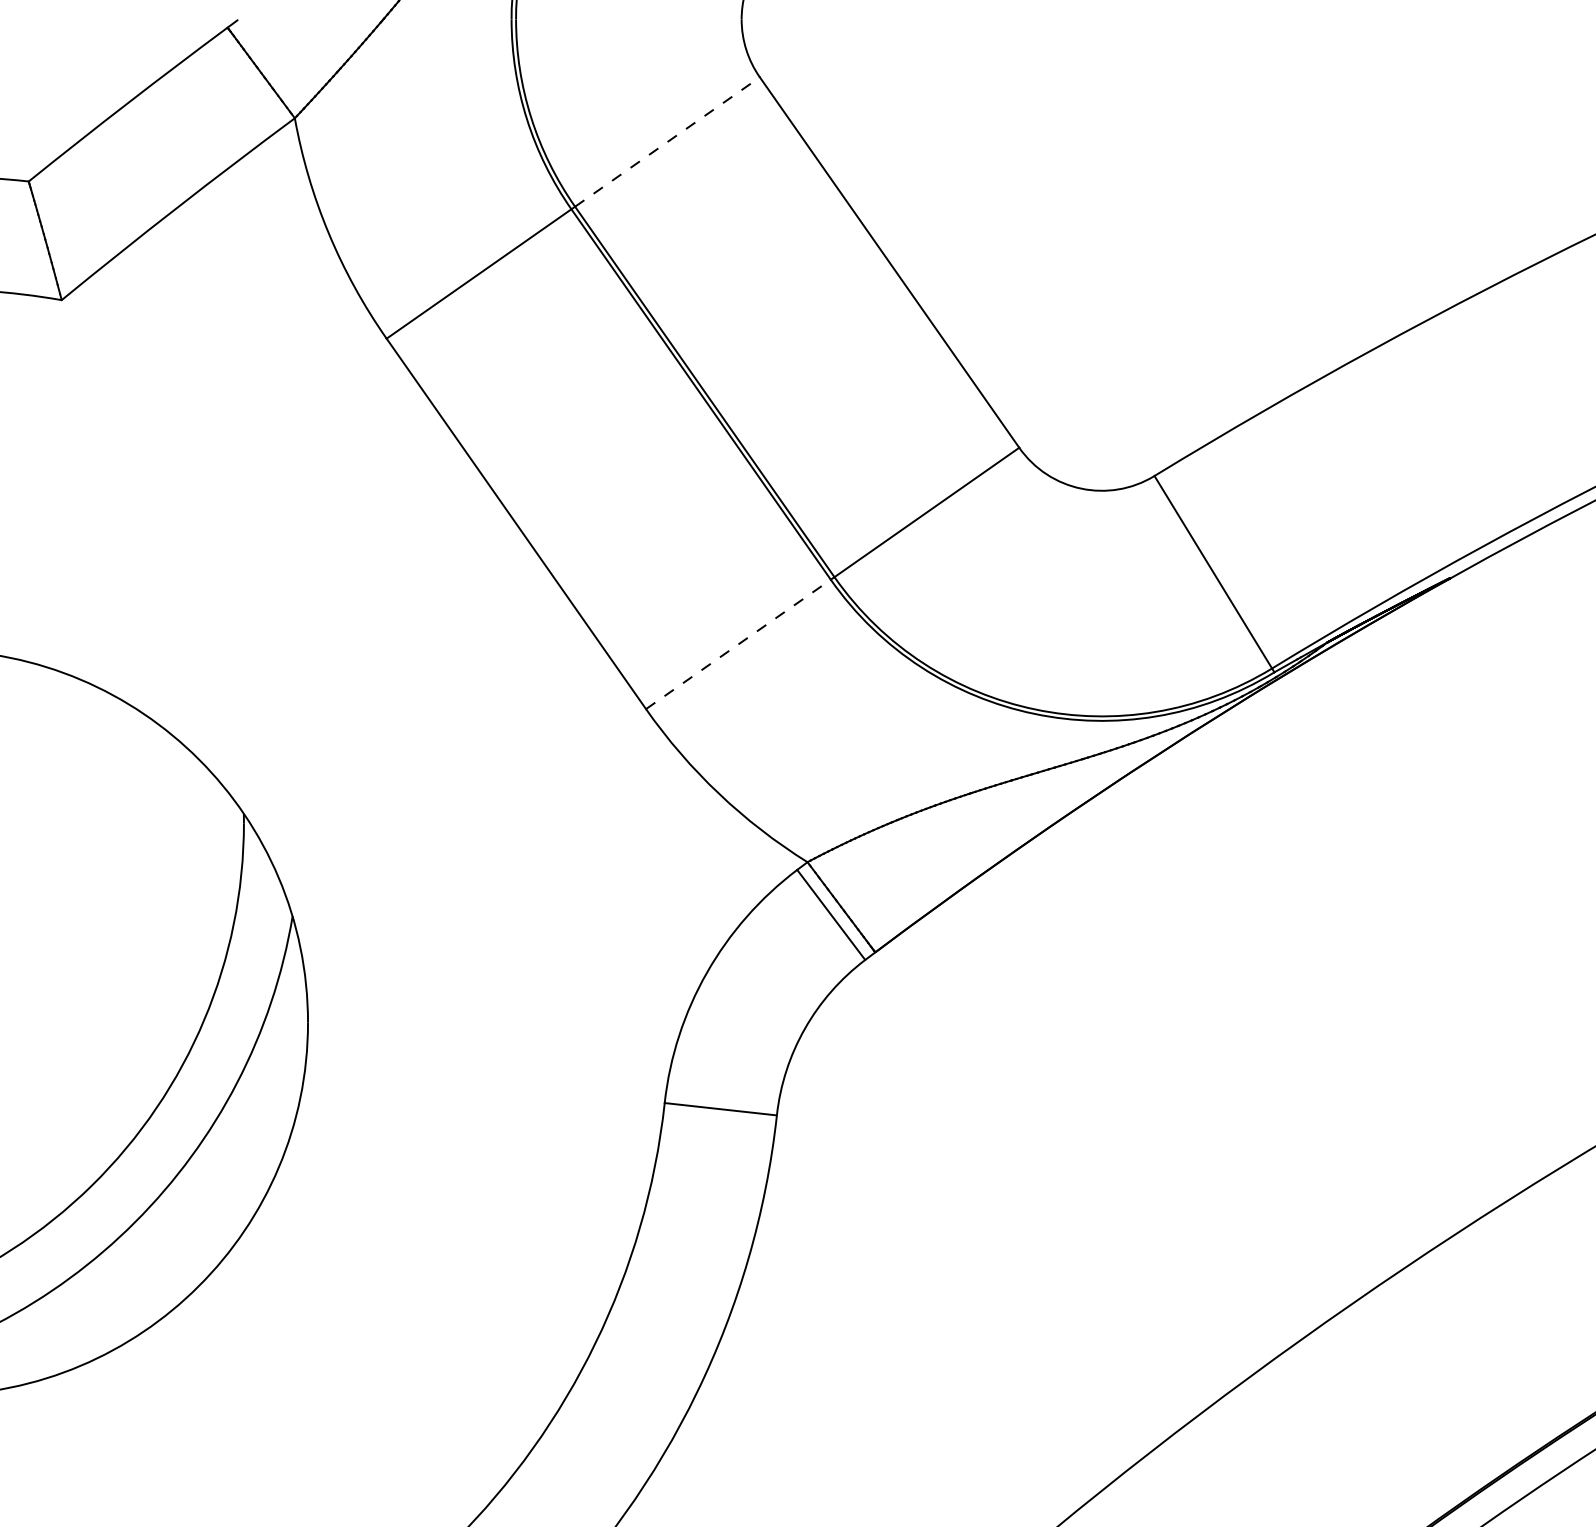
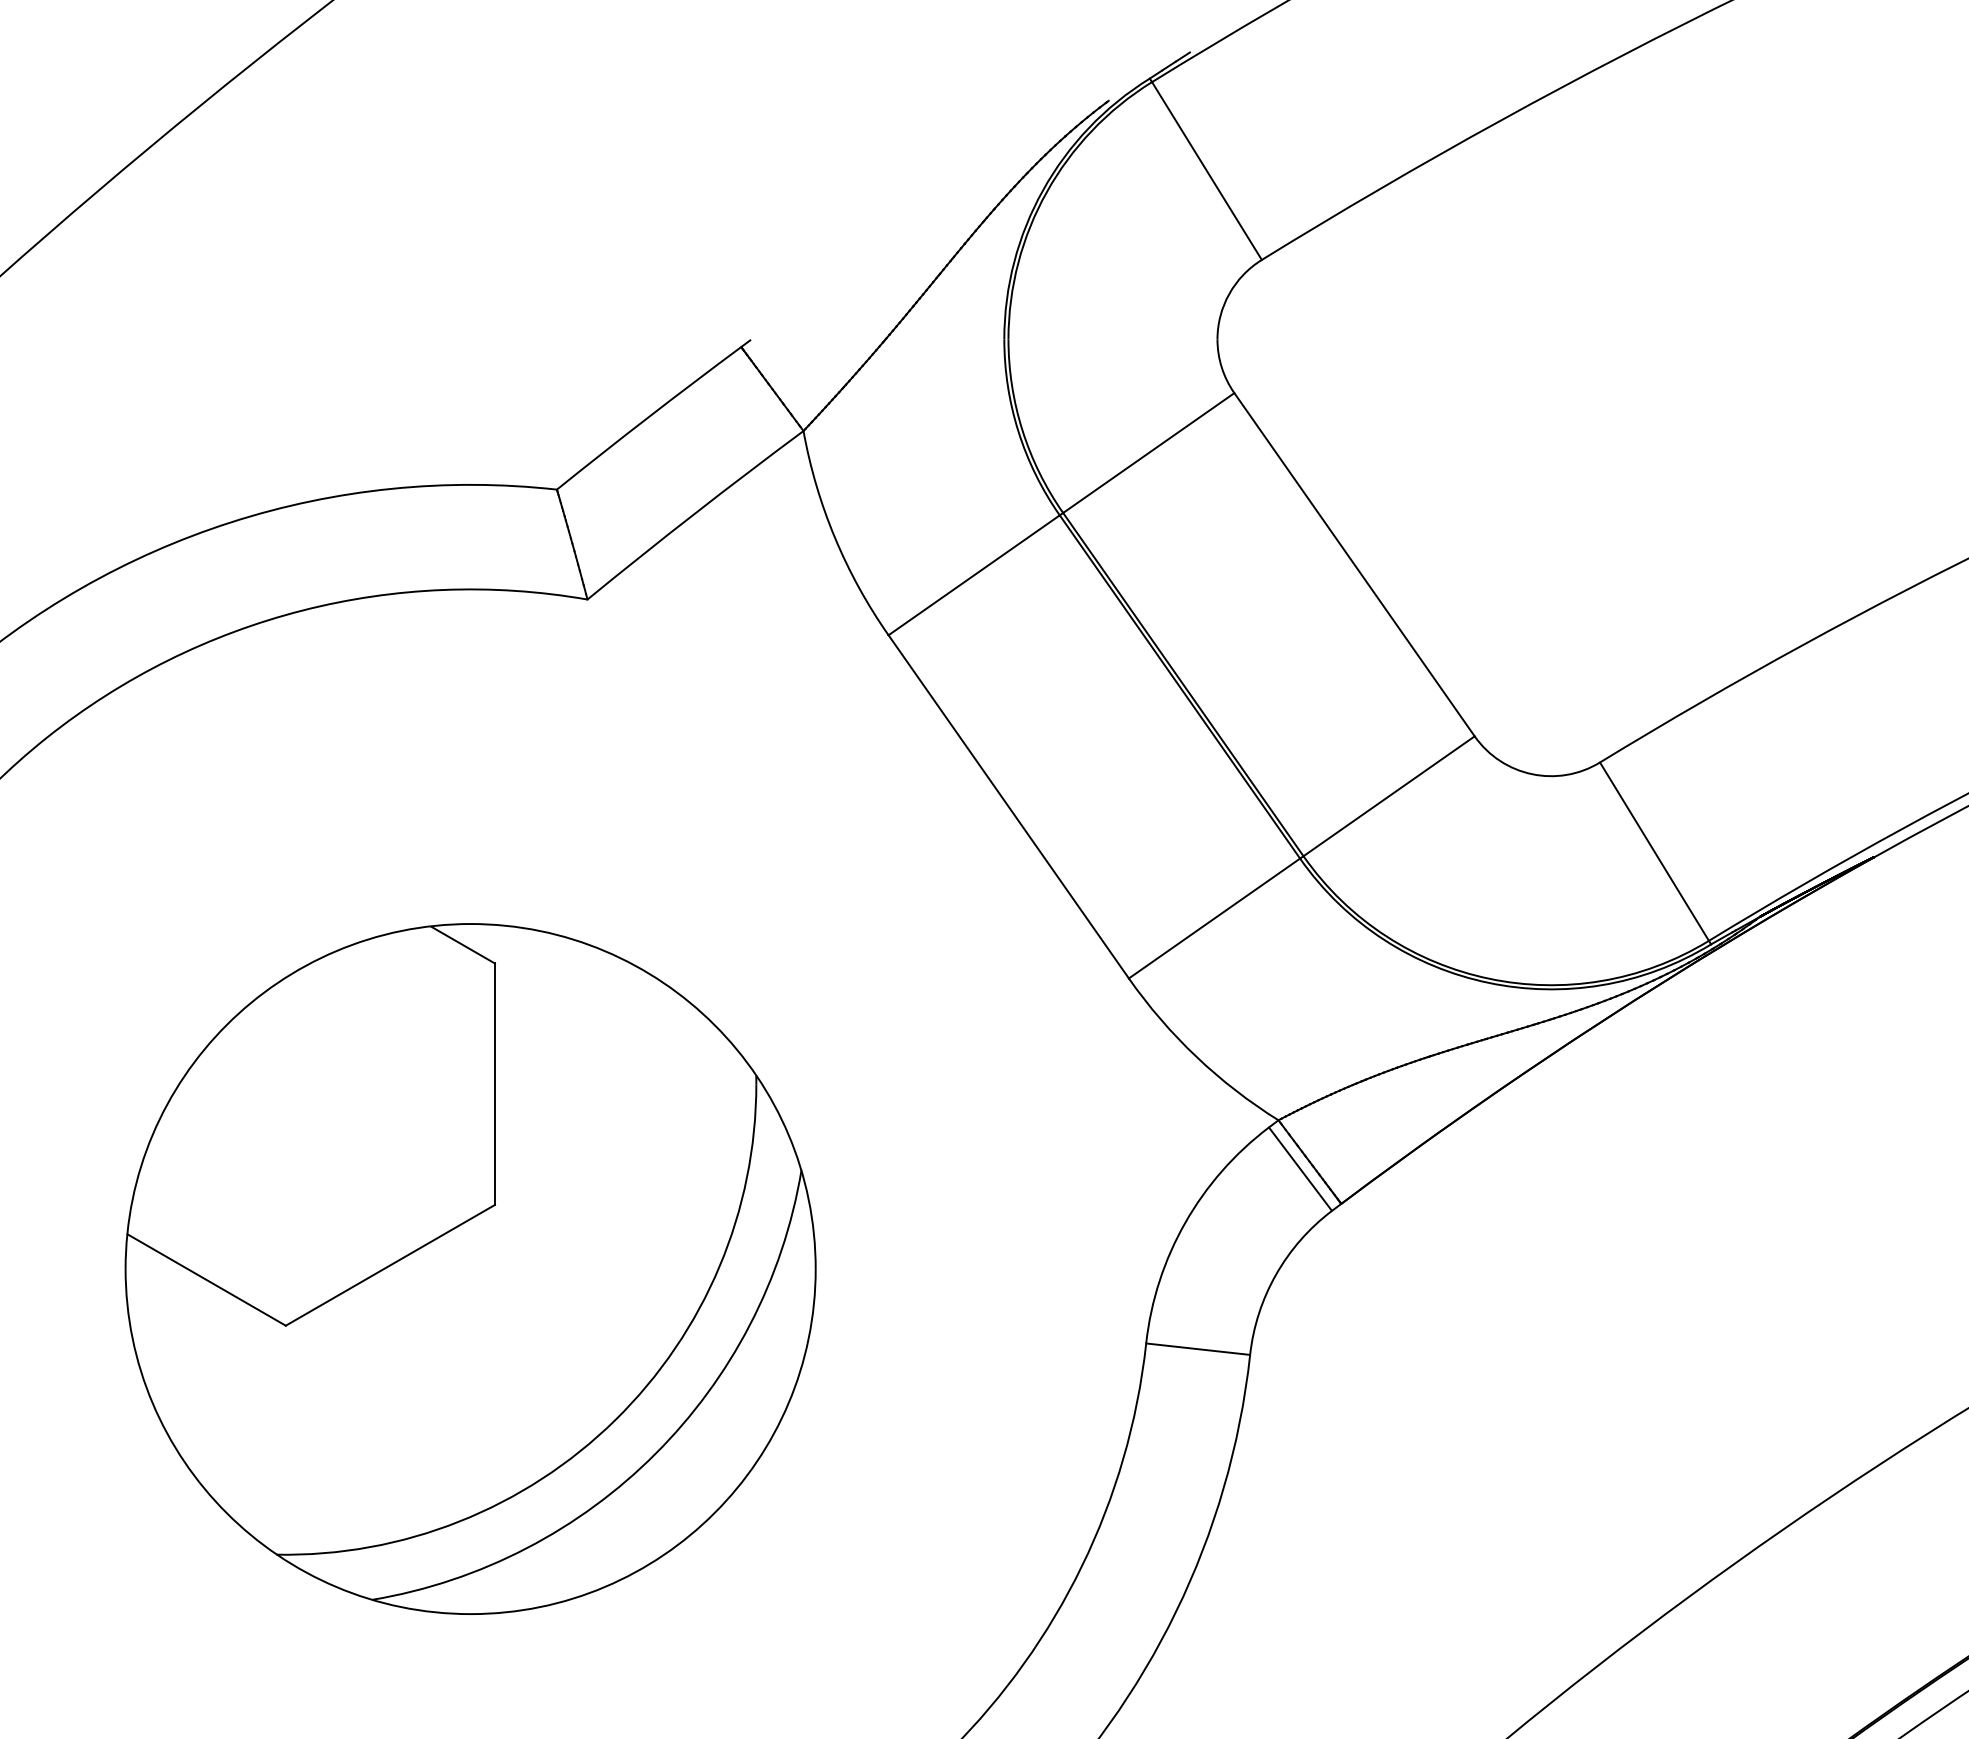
line: (668, 141) -> (1149, 452), dashed -> solid
line: (738, 644) -> (1214, 918), dashed -> solid

